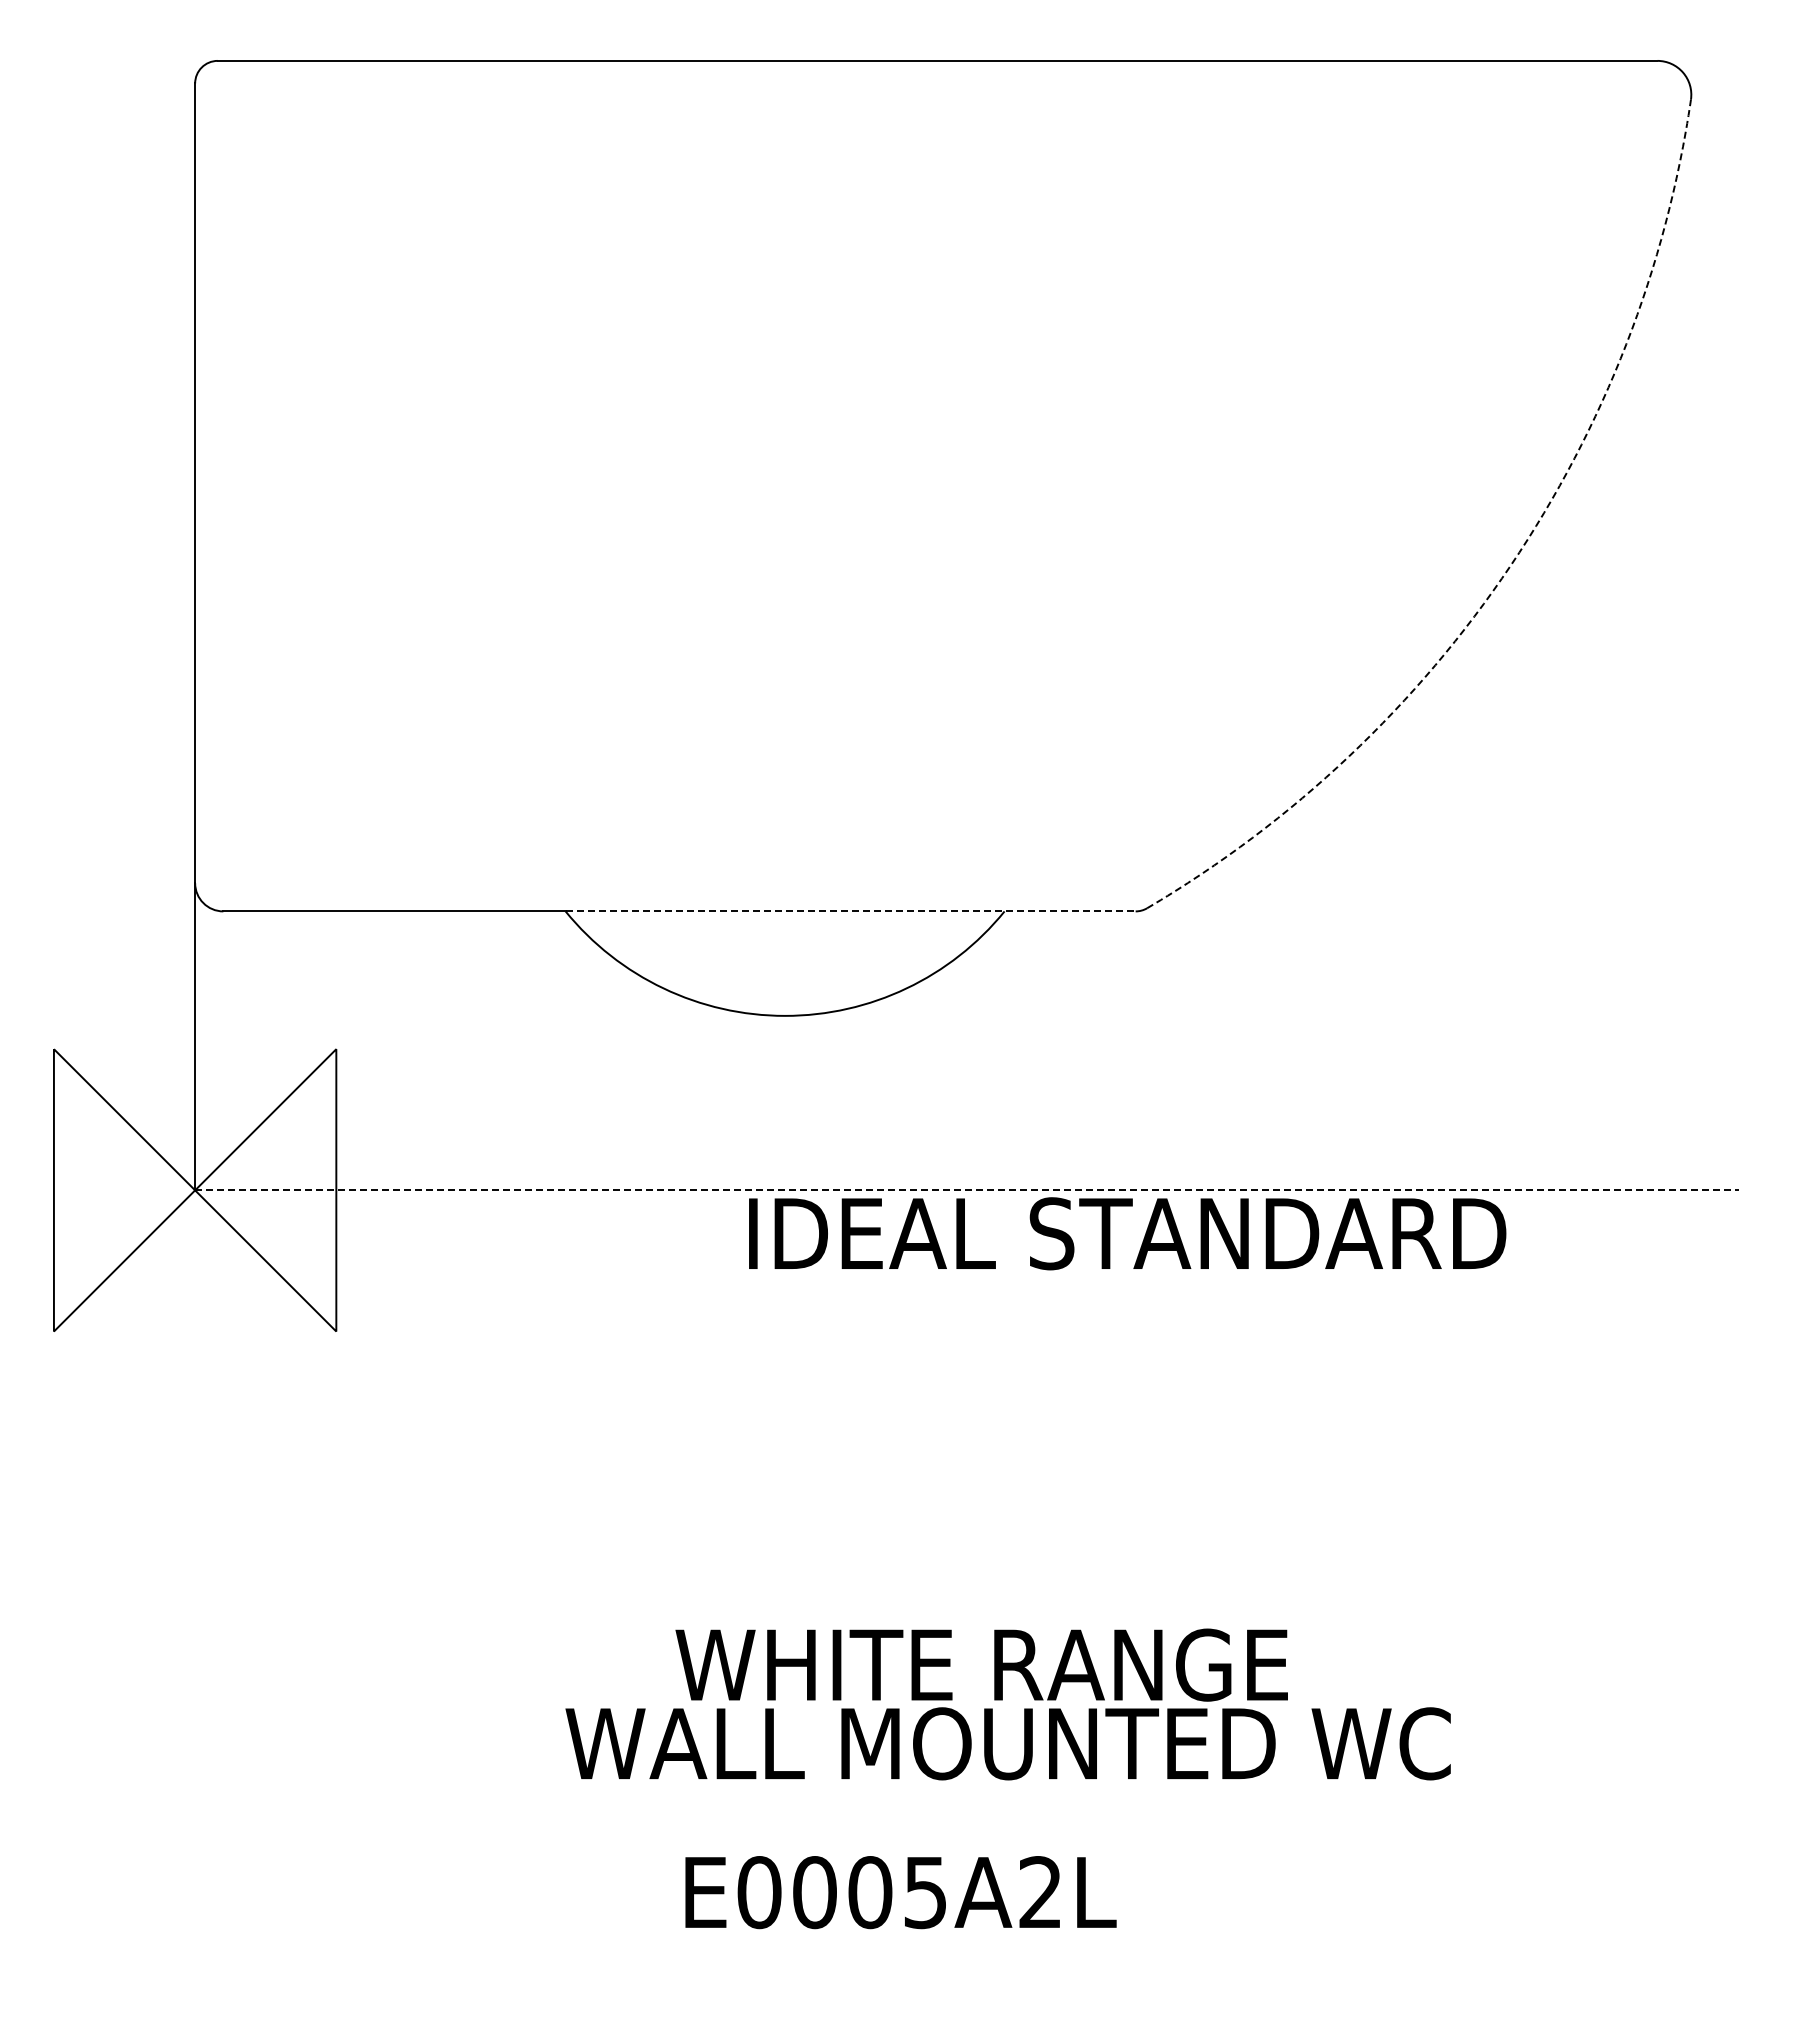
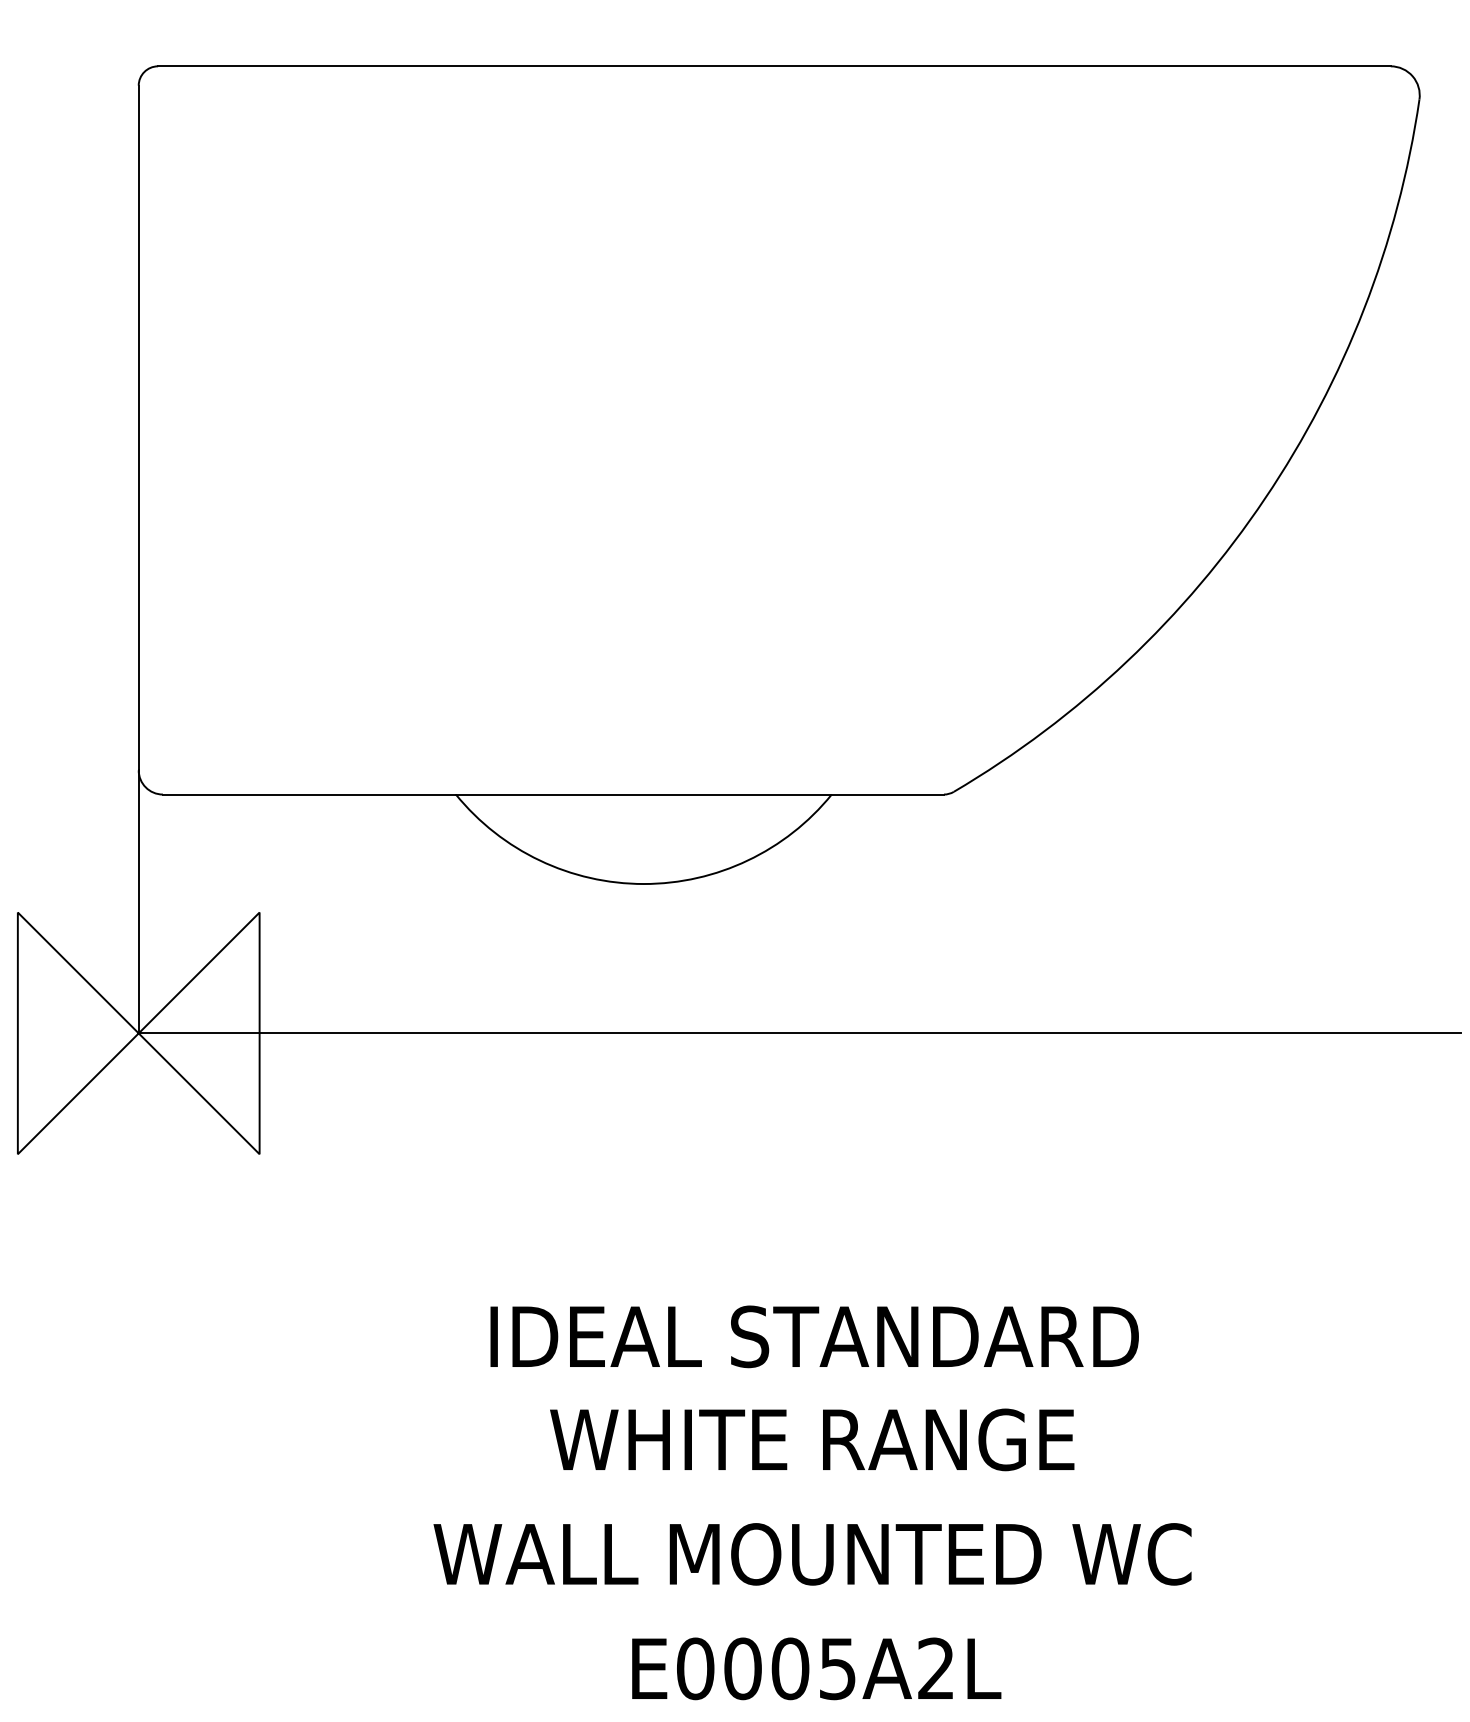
arc: (1510, 565) -> (1264, 498), dashed -> solid
line: (851, 911) -> (700, 794), dashed -> solid
line: (967, 1190) -> (800, 1033), dashed -> solid
text: (1127, 1233) -> (814, 1336), moved
text: (1007, 1743) -> (812, 1554), moved
text: (900, 1892) -> (816, 1668), moved

